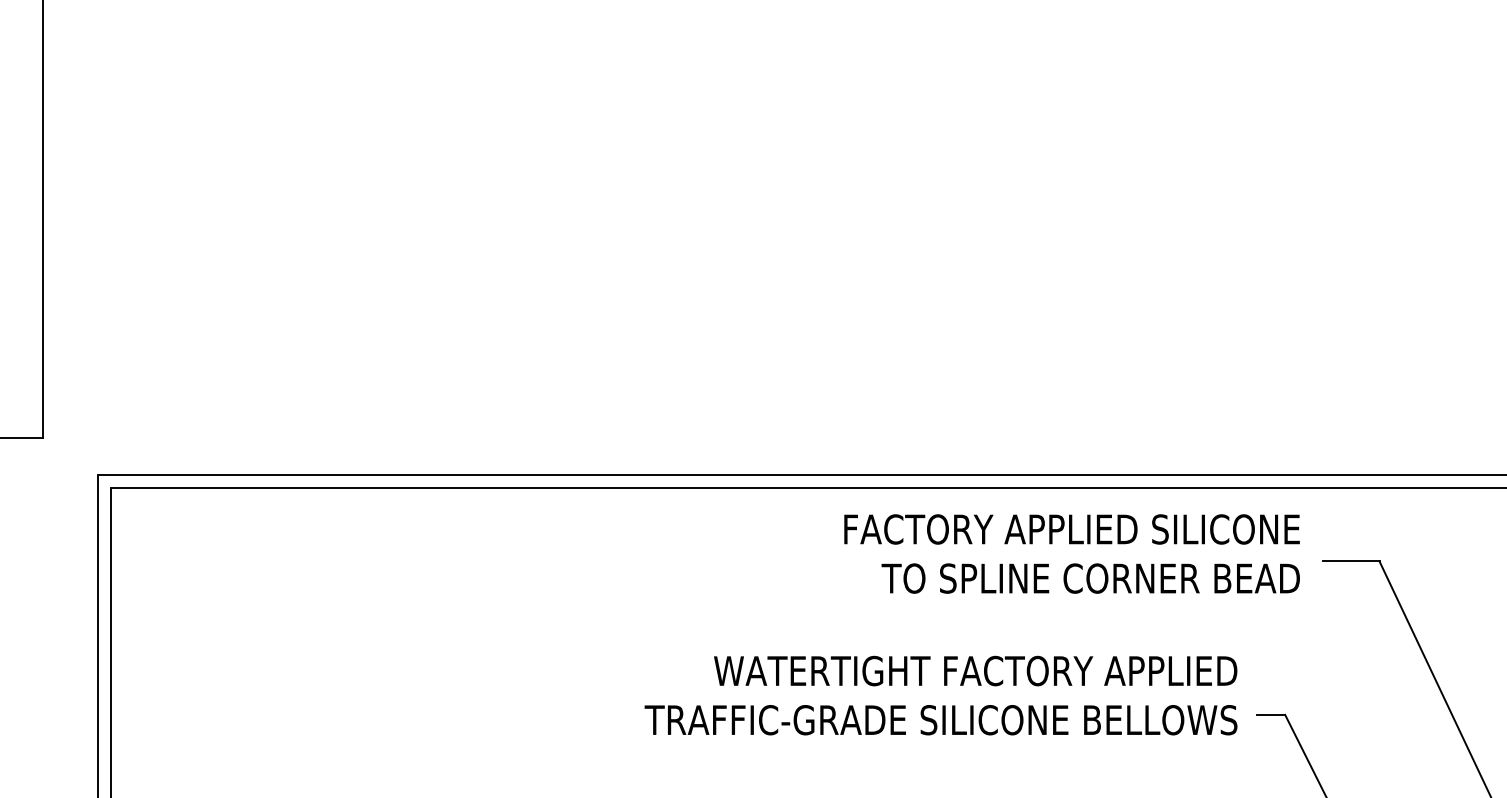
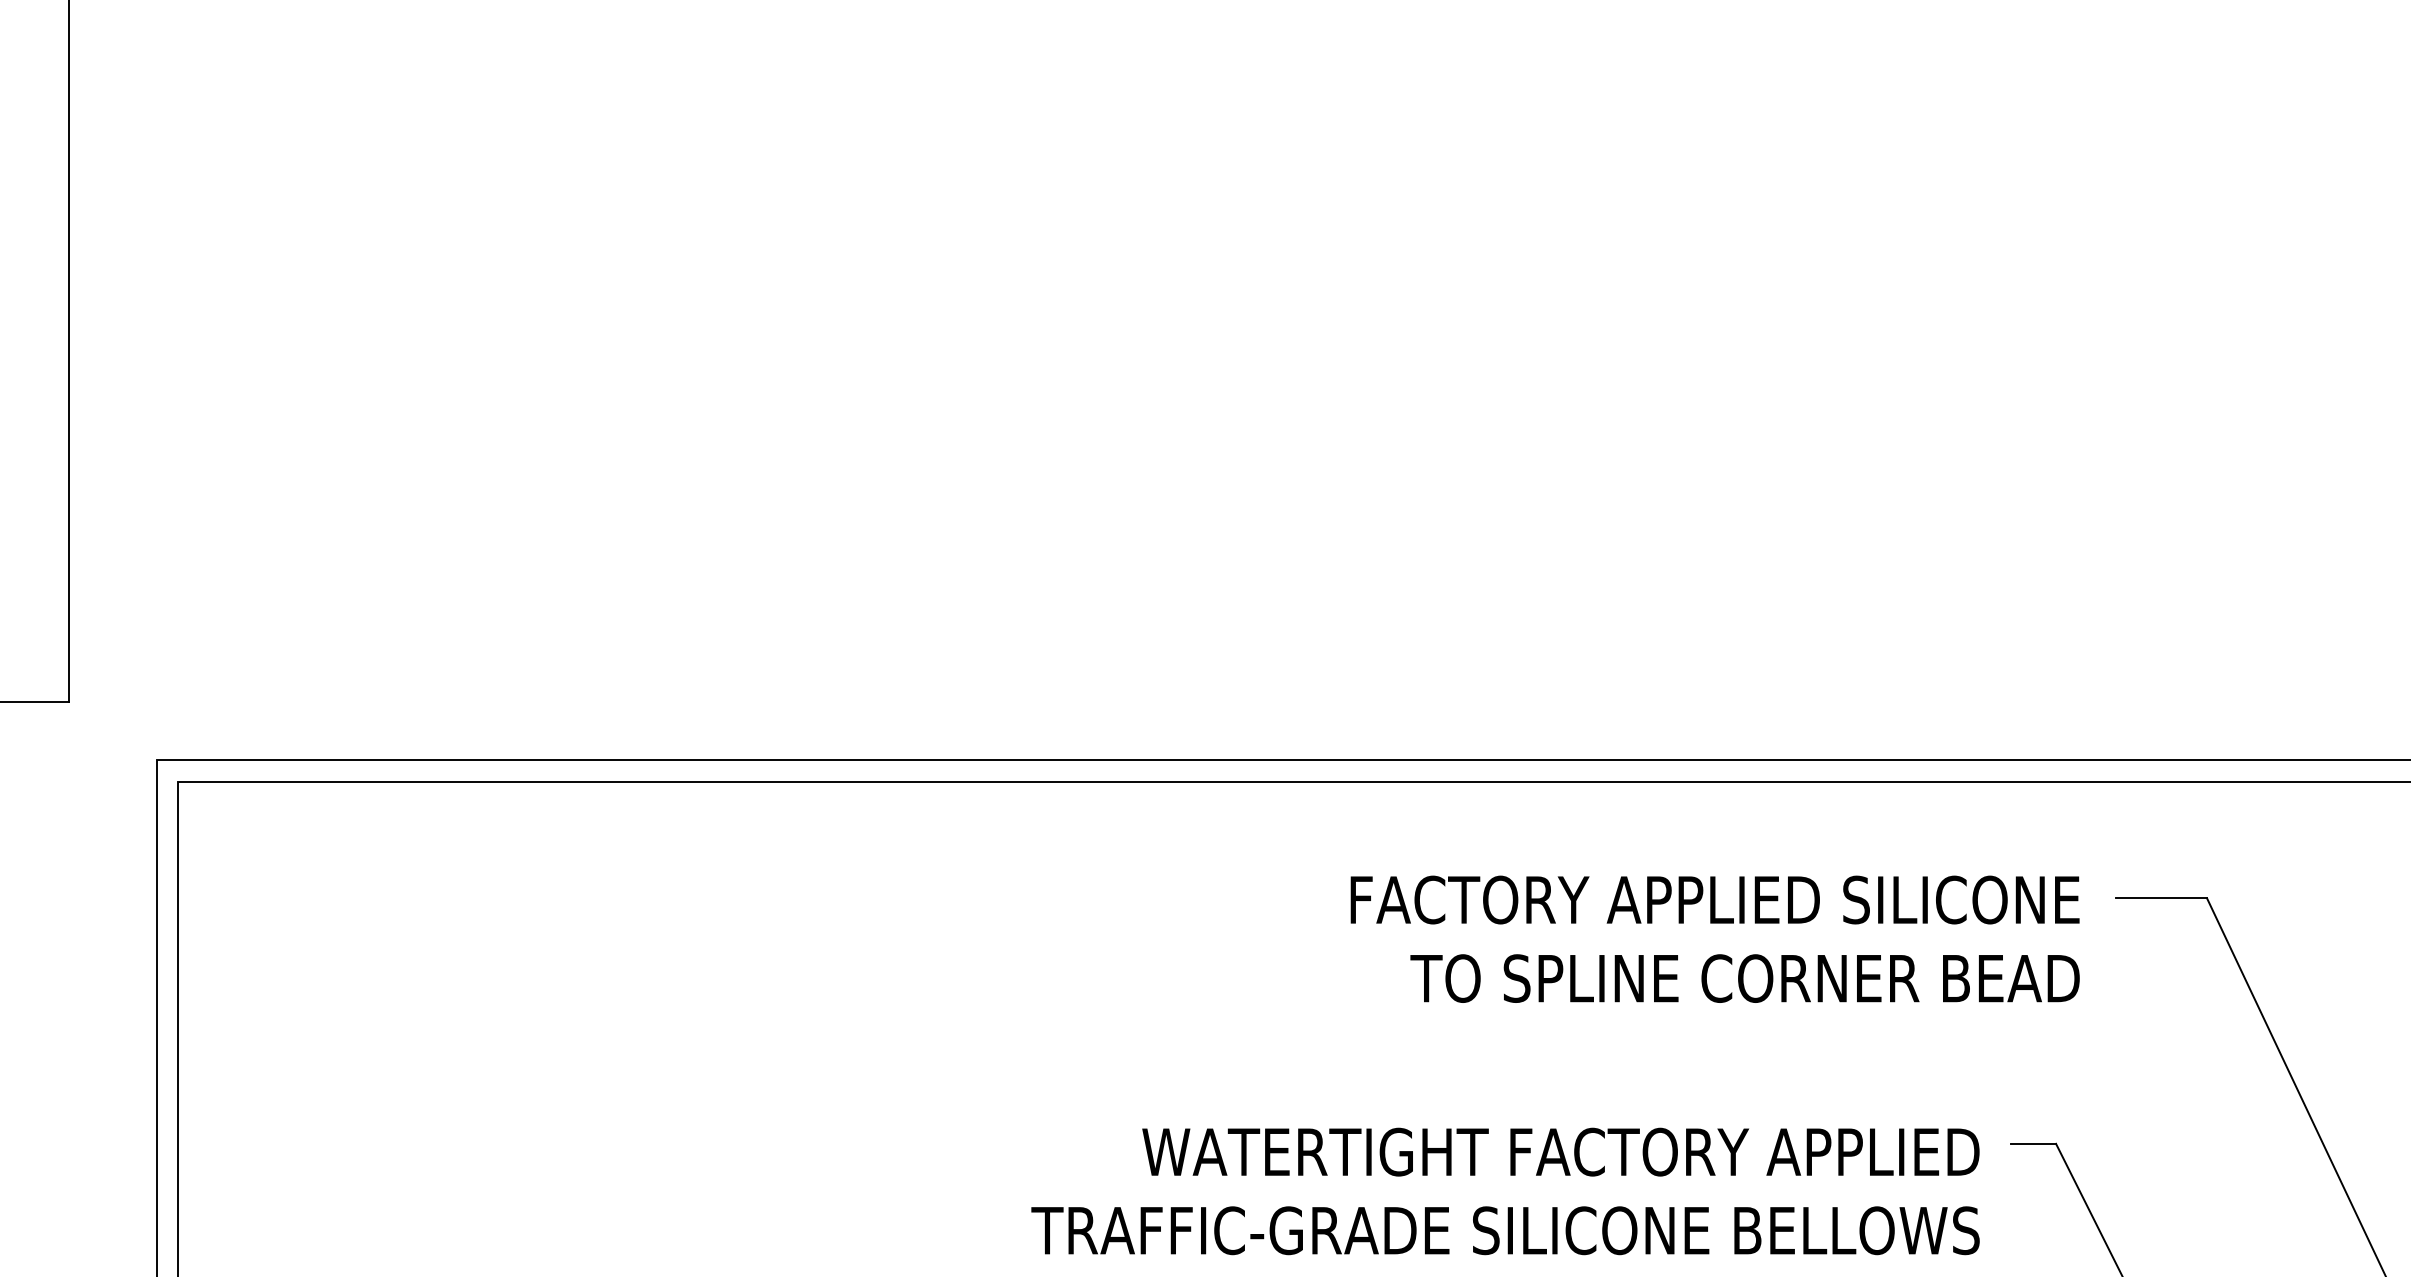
text: (1071, 553) -> (1714, 938), moved
text: (940, 695) -> (1504, 1191), moved

